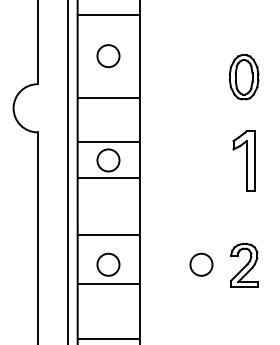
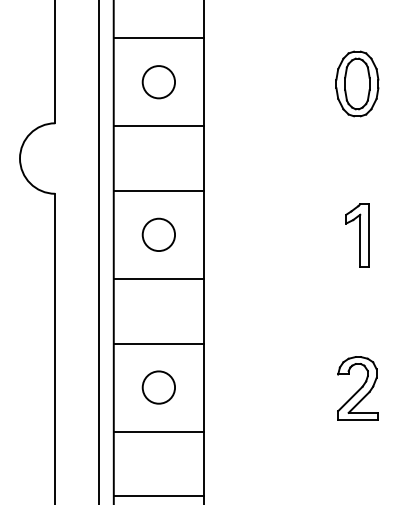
line: (108, 15) -> (158, 38), moved
part: (243, 77) -> (356, 84), moved
line: (108, 98) -> (158, 126), moved
line: (108, 142) -> (158, 191), moved
part: (243, 160) -> (356, 234), size x0.71
line: (108, 177) -> (158, 278), moved
circle: (201, 264) -> (295, 387), removed
line: (108, 283) -> (158, 431), moved

